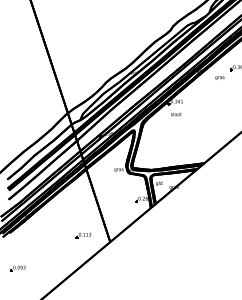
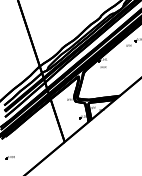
part: (82, 236) -> (48, 138), removed

